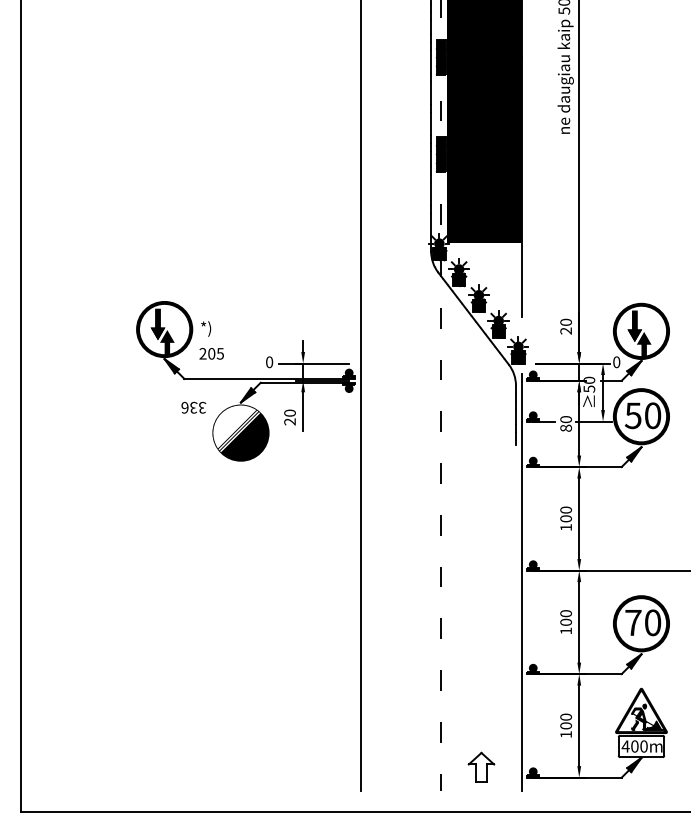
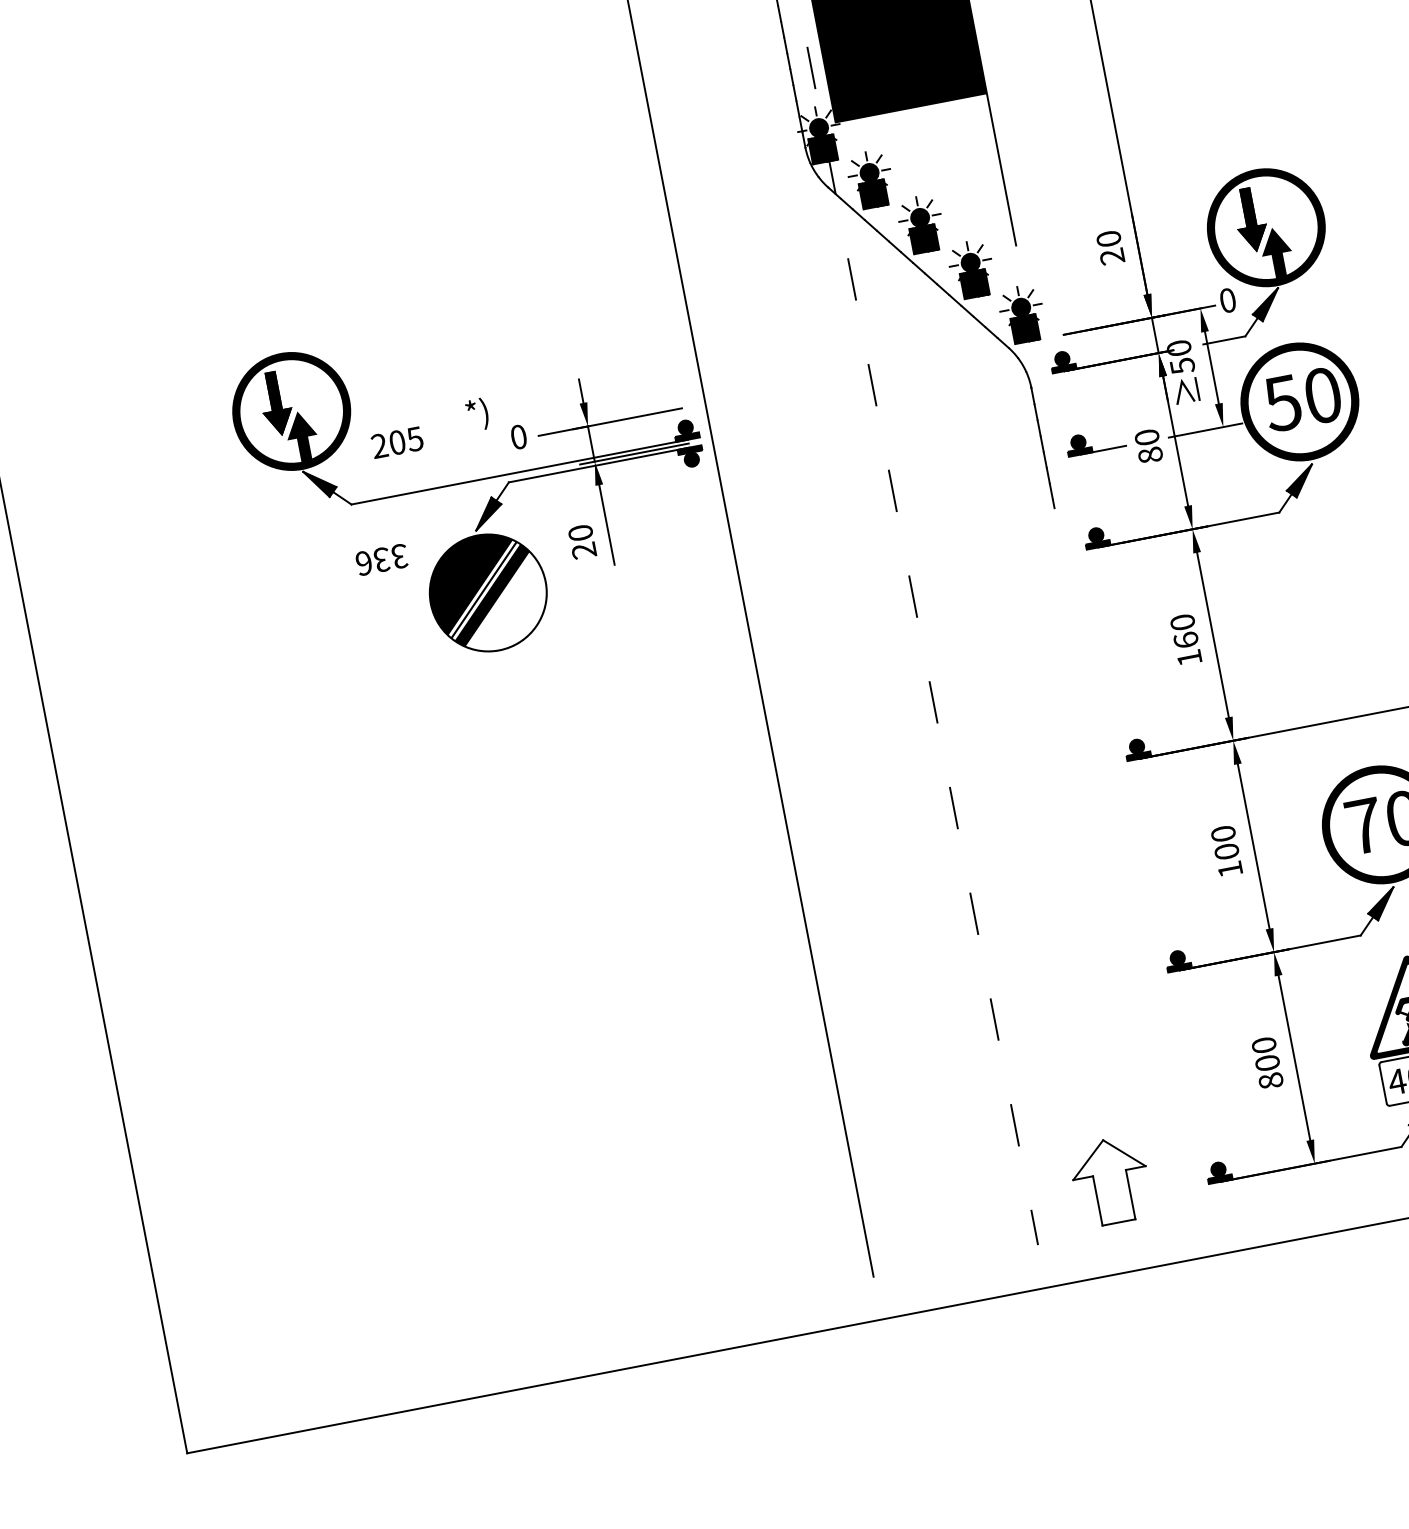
text: (206, 328) -> (478, 413), moved
text: (565, 518) -> (1184, 639), 100 -> 160
line: (521, 581) -> (1119, 785), removed
text: (566, 734) -> (1271, 1080), 100 -> 800
part: (481, 766) -> (1110, 1179), size x1.4

